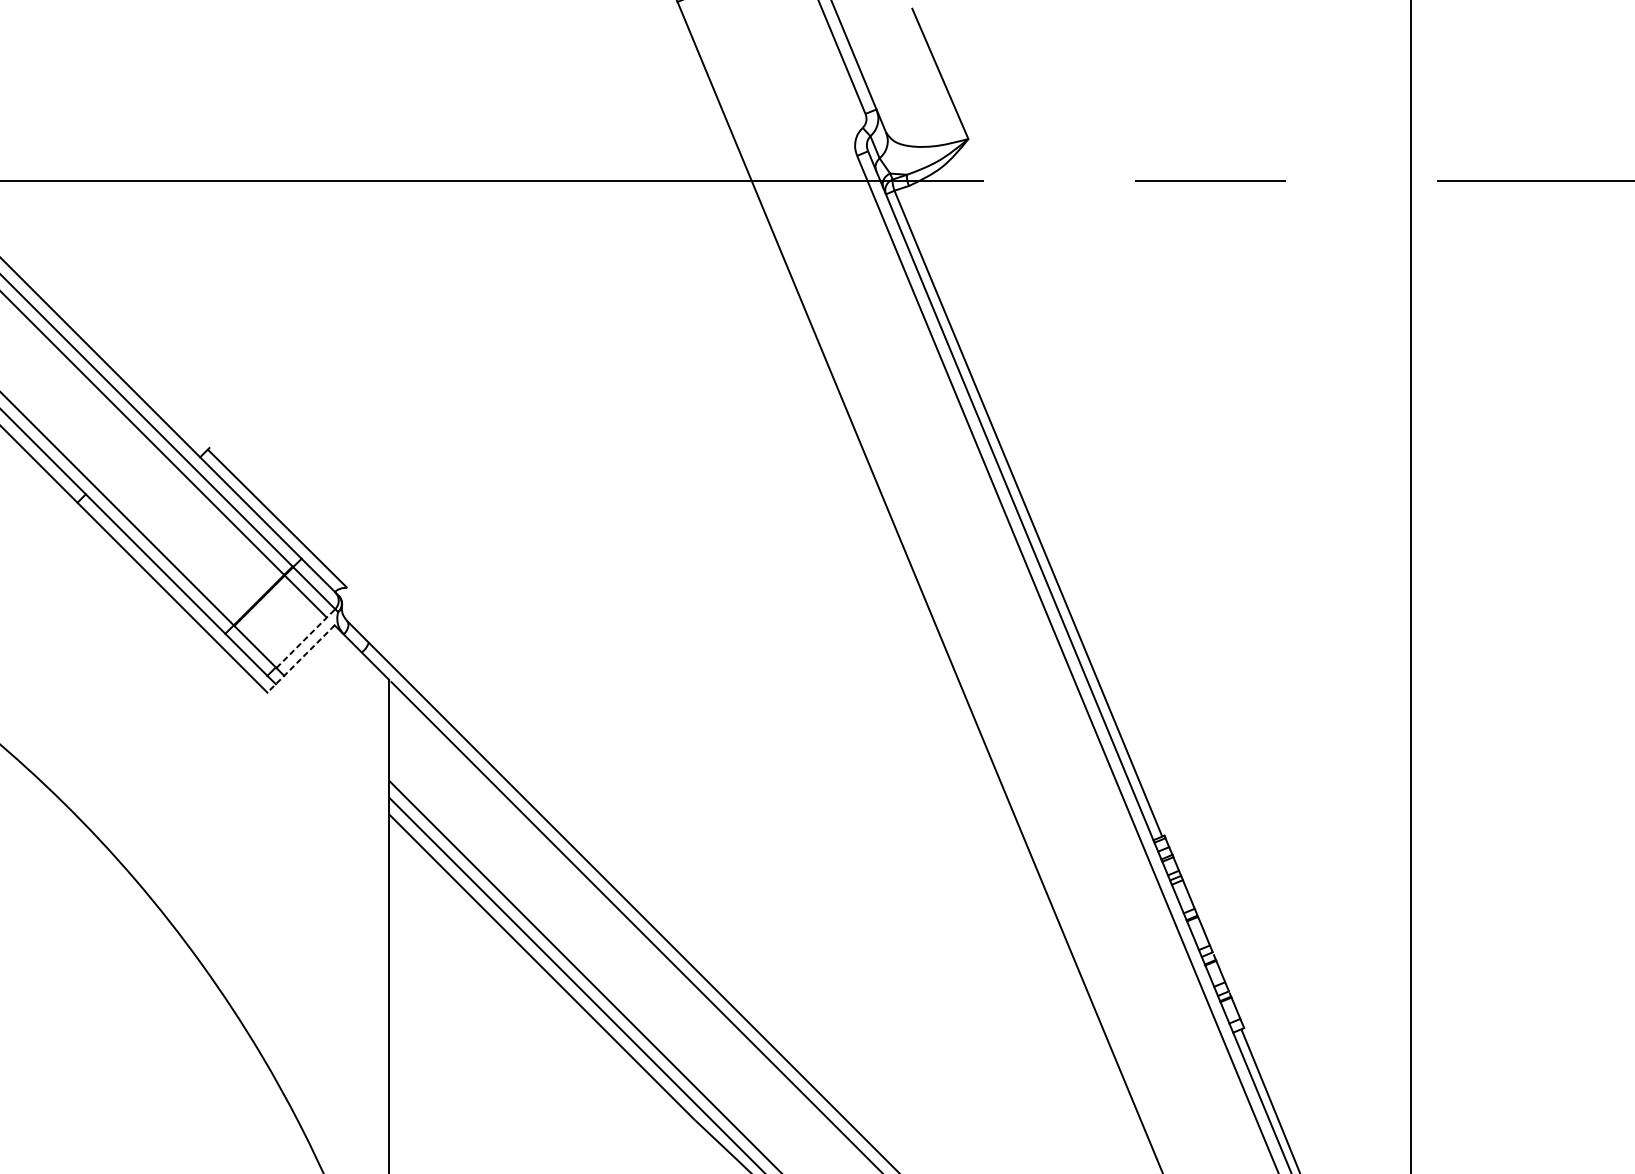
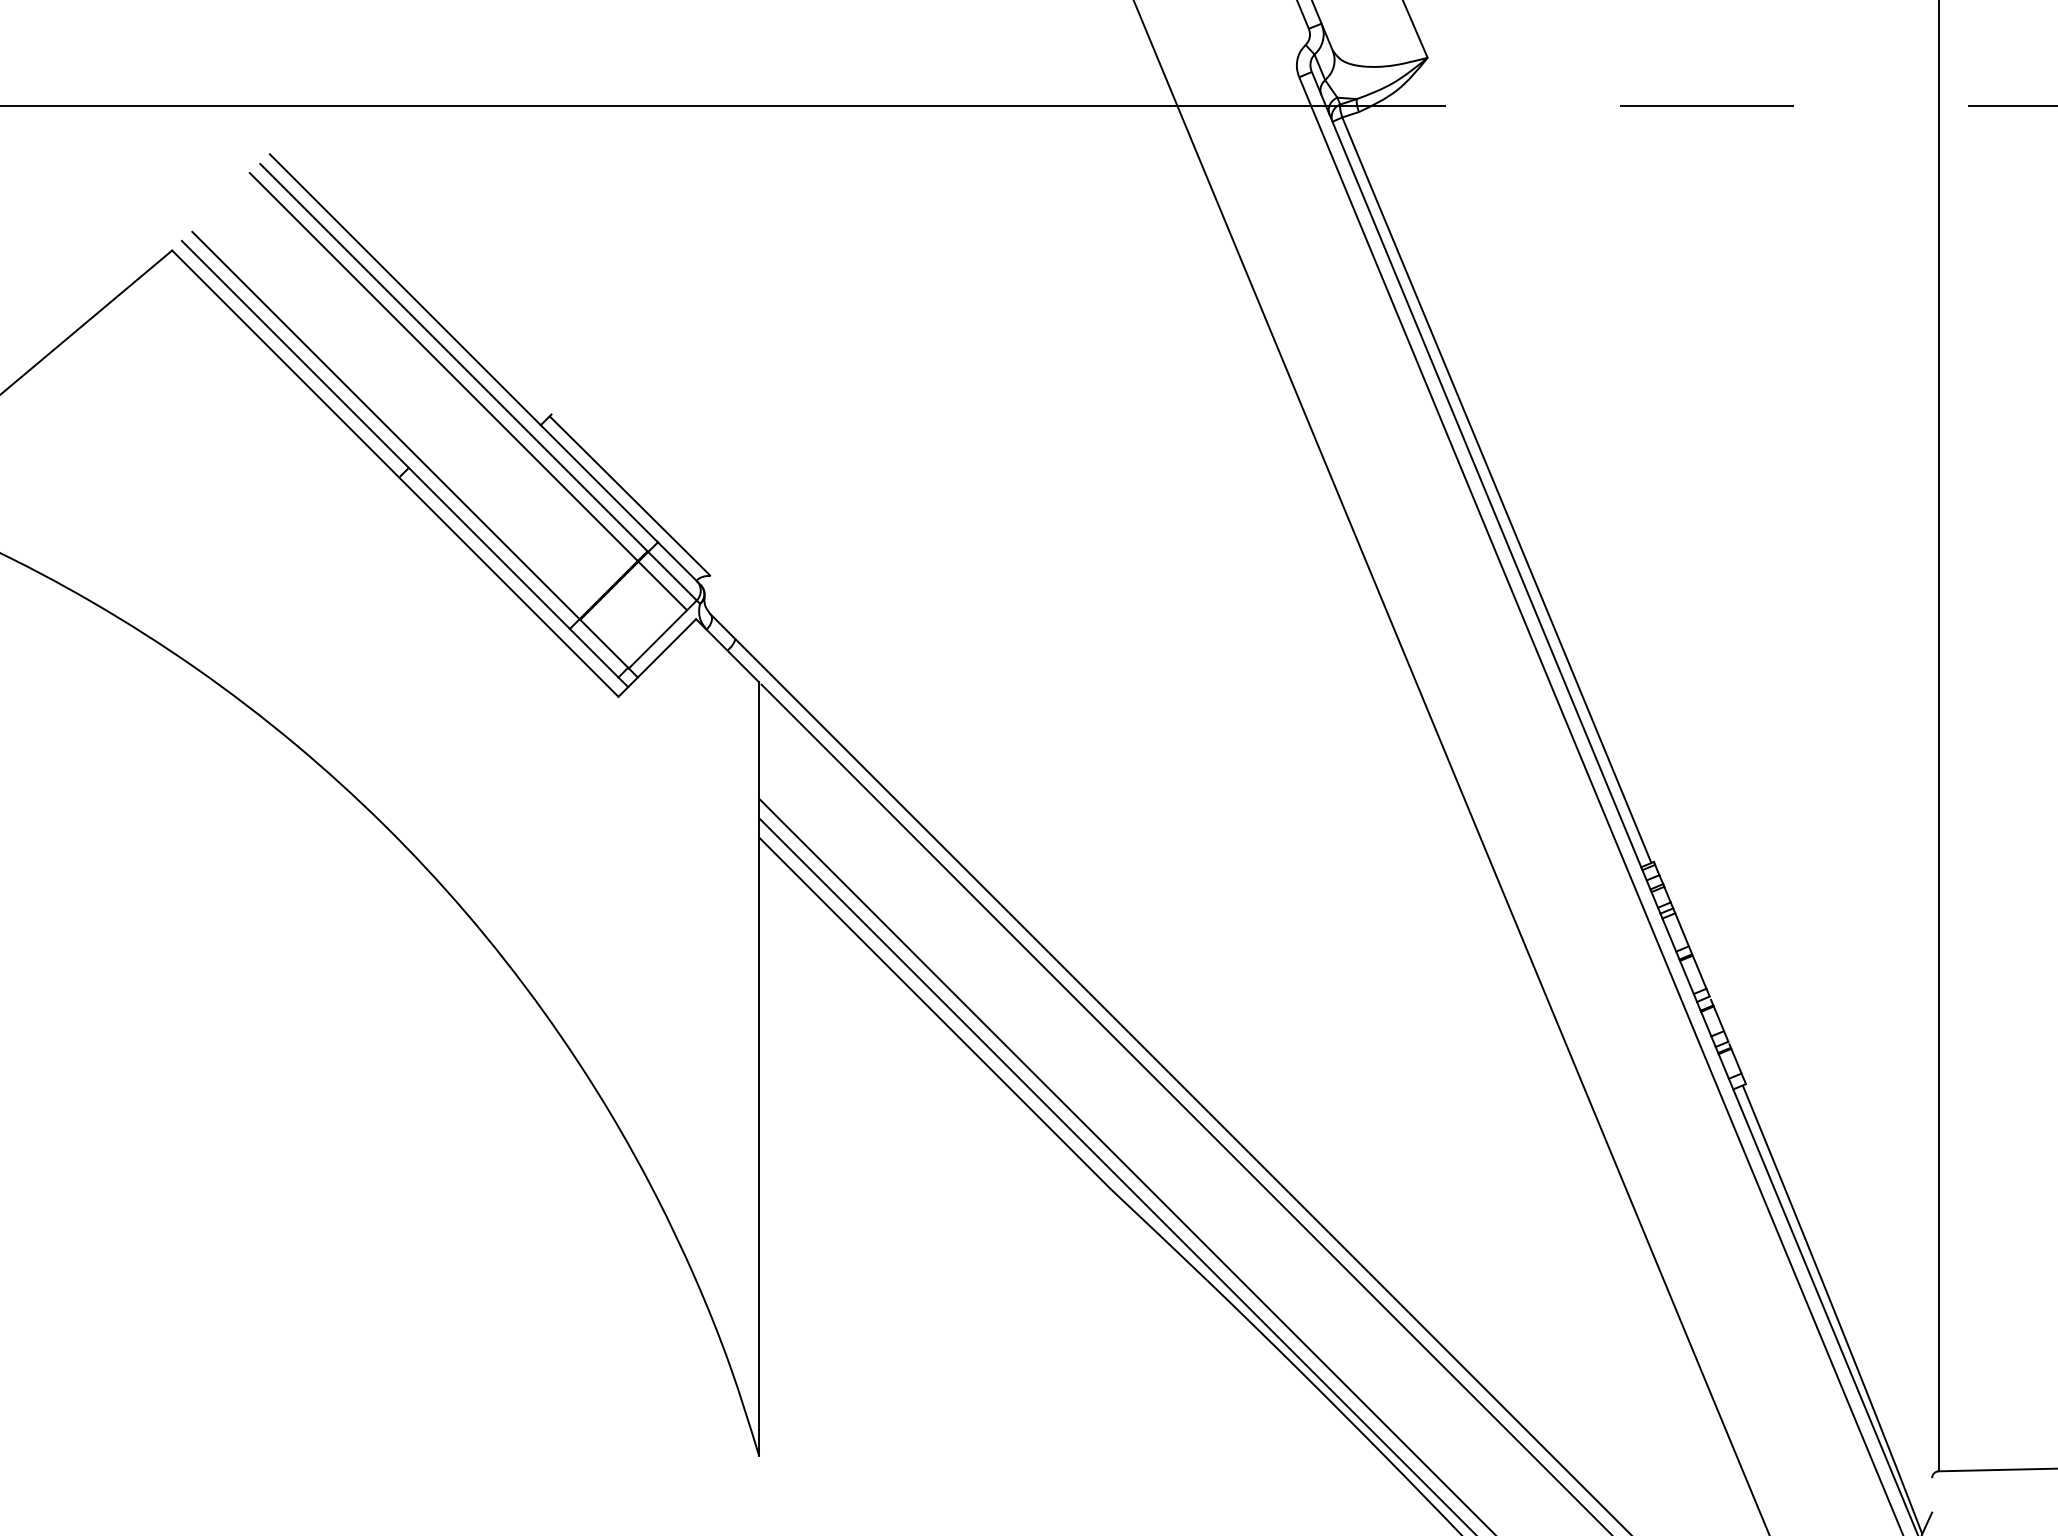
line: (306, 638) -> (663, 634), dashed -> solid
line: (301, 659) -> (657, 658), dashed -> solid

